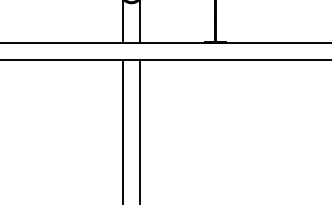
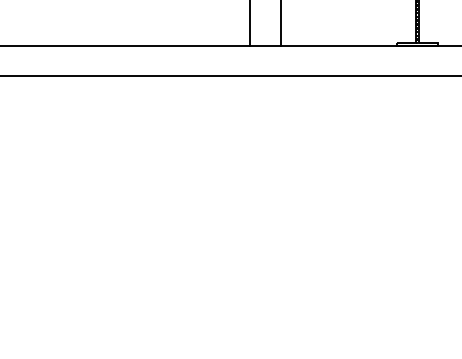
line: (123, 131) -> (251, 206), removed
line: (139, 131) -> (280, 206), removed

